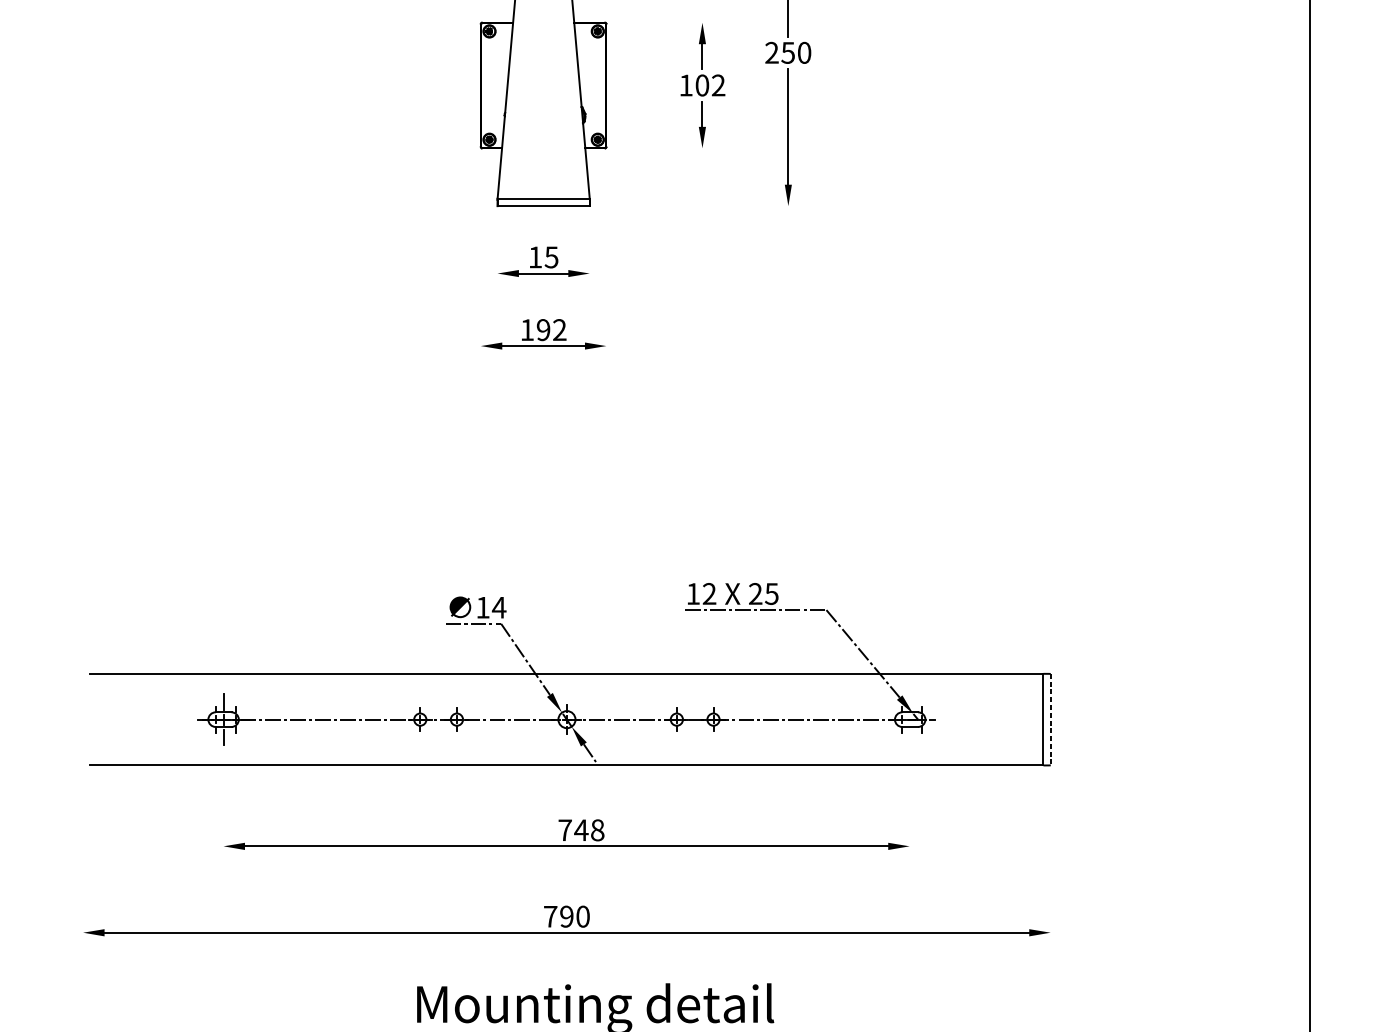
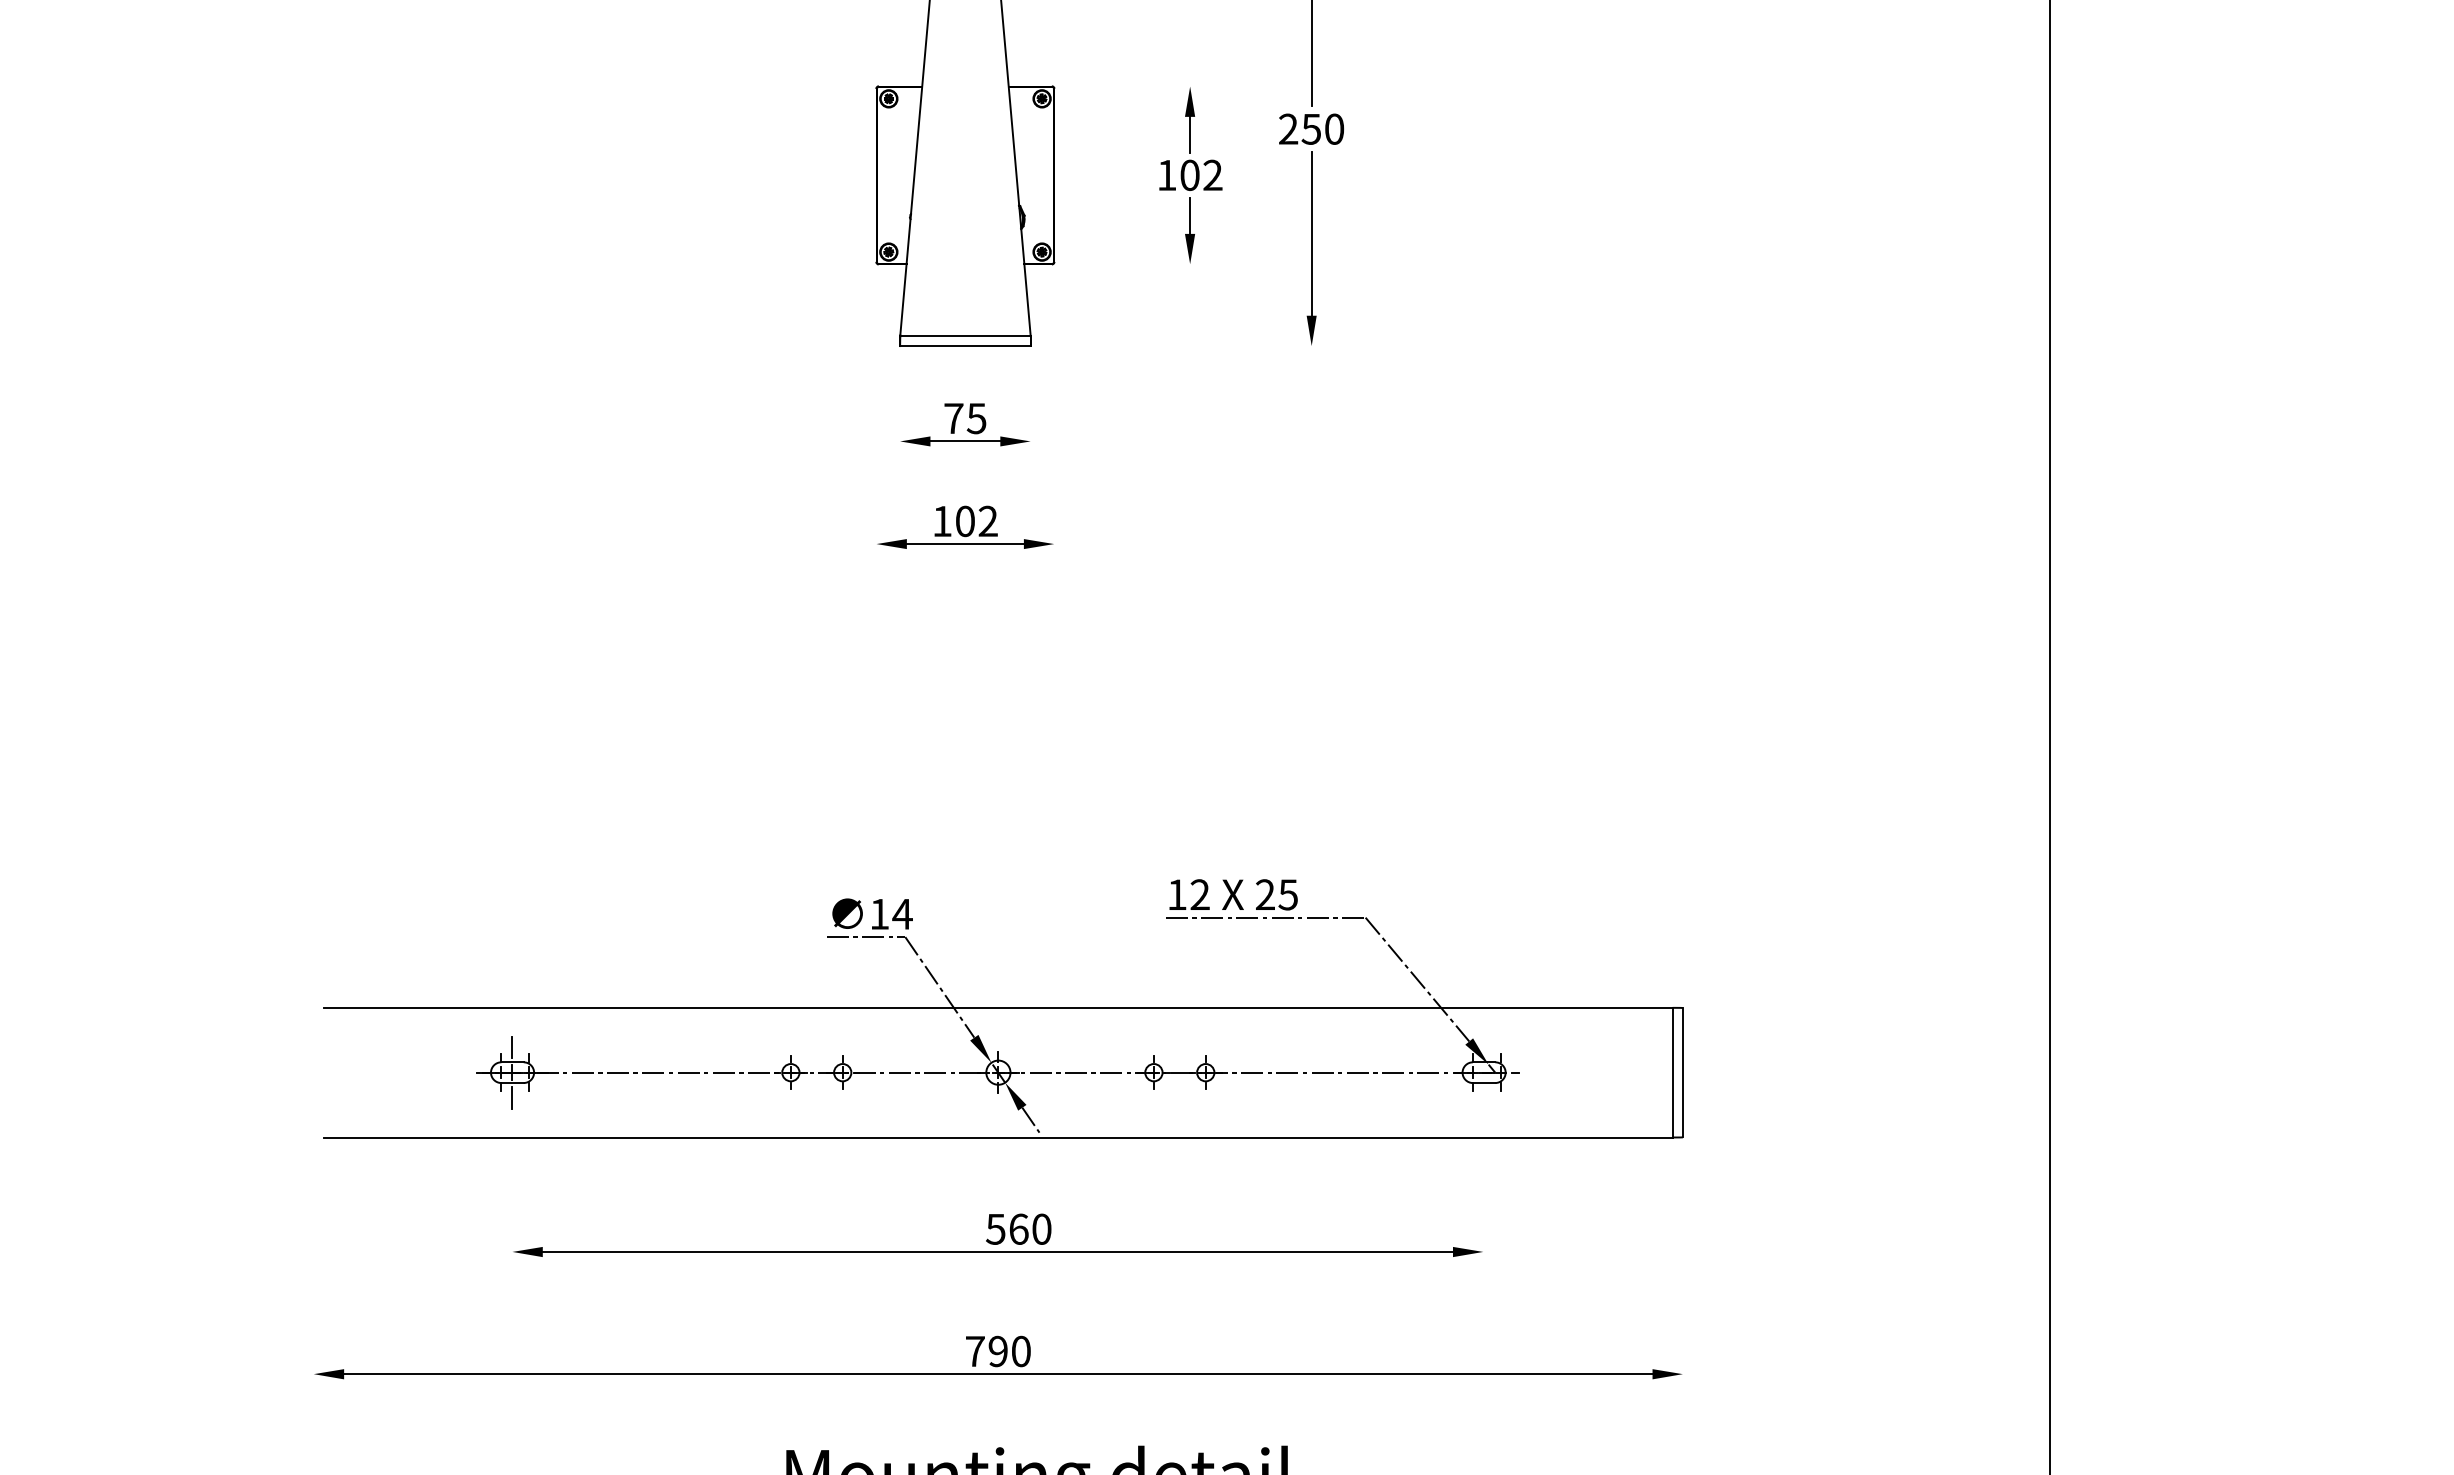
text: (535, 257) -> (953, 418), 15 -> 75
text: (542, 330) -> (964, 521), 192 -> 102
line: (1050, 719) -> (1682, 1072), dashed -> solid
text: (581, 829) -> (1018, 1228), 748 -> 560

